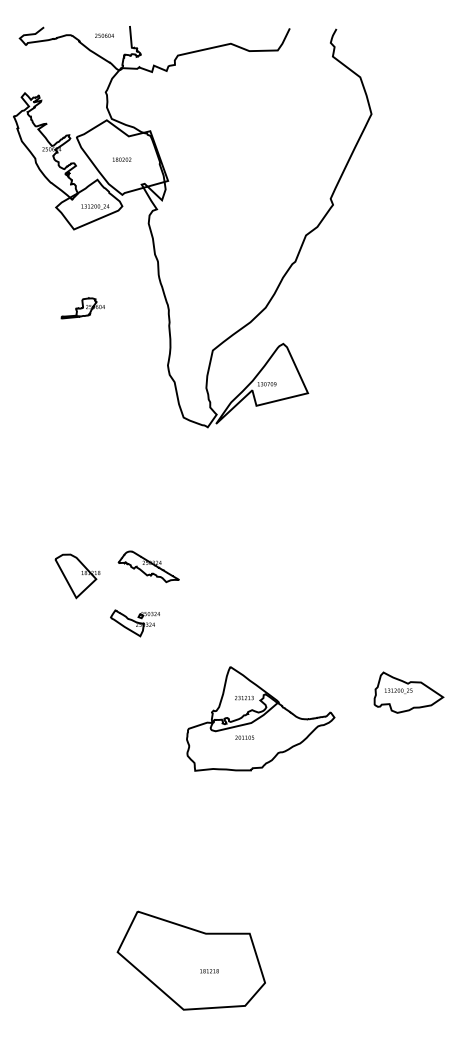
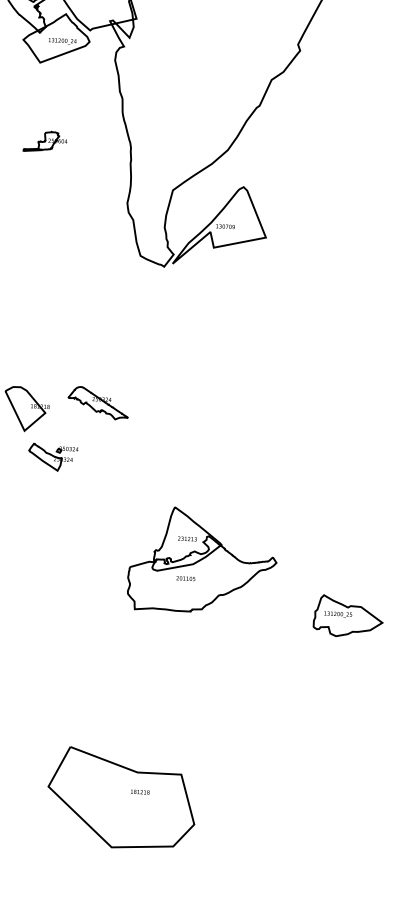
part: (134, 623) -> (52, 457), moved
part: (408, 692) -> (348, 616), moved
text: (209, 971) -> (140, 792), moved

